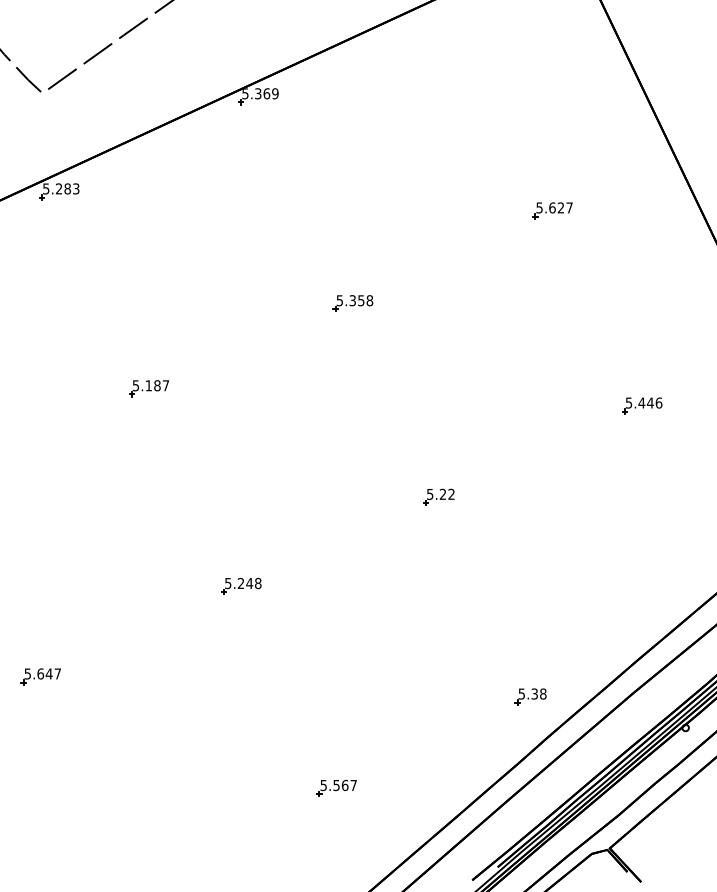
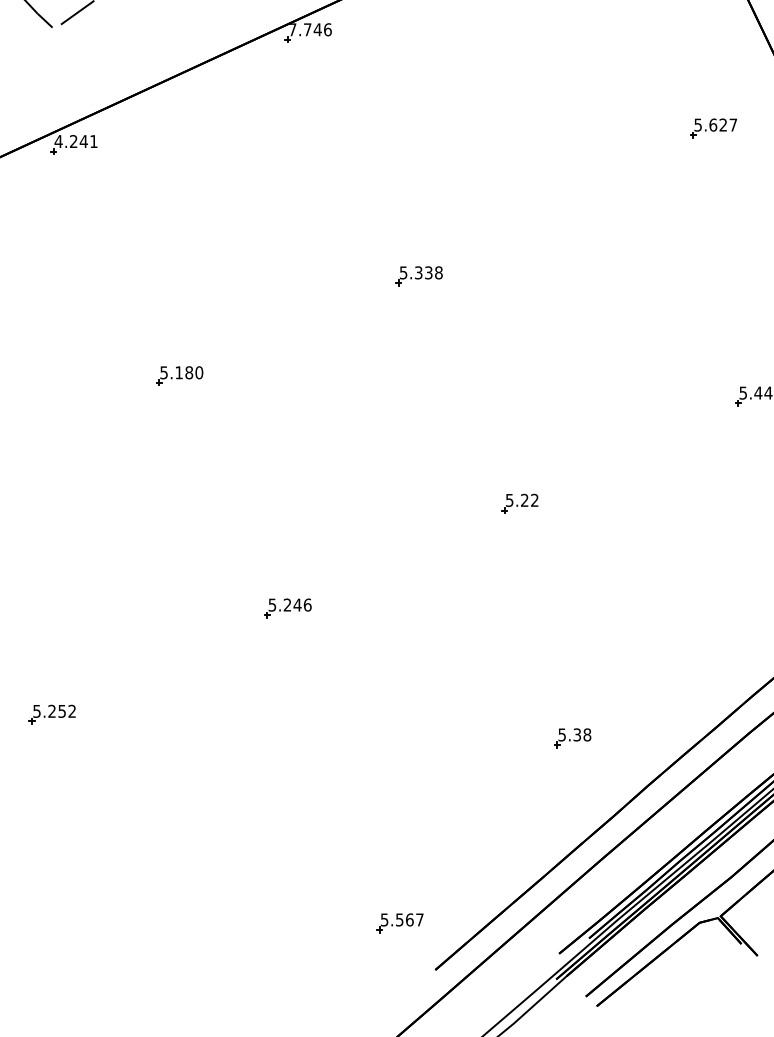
text: (260, 93) -> (310, 29), 5.369 -> 7.746
text: (60, 188) -> (75, 141), 5.283 -> 4.241
part: (552, 210) -> (713, 128), moved
text: (361, 300) -> (429, 272), 5.358 -> 5.338
text: (165, 385) -> (198, 372), 5.187 -> 5.180
text: (258, 583) -> (308, 605), 5.248 -> 5.246
text: (48, 673) -> (61, 710), 5.647 -> 5.252
part: (530, 696) -> (572, 737), moved
part: (336, 788) -> (399, 923), moved

